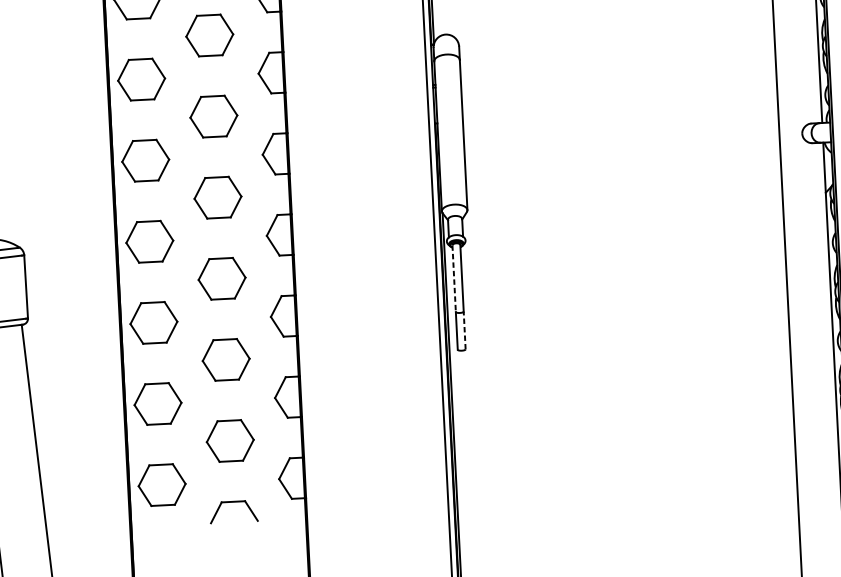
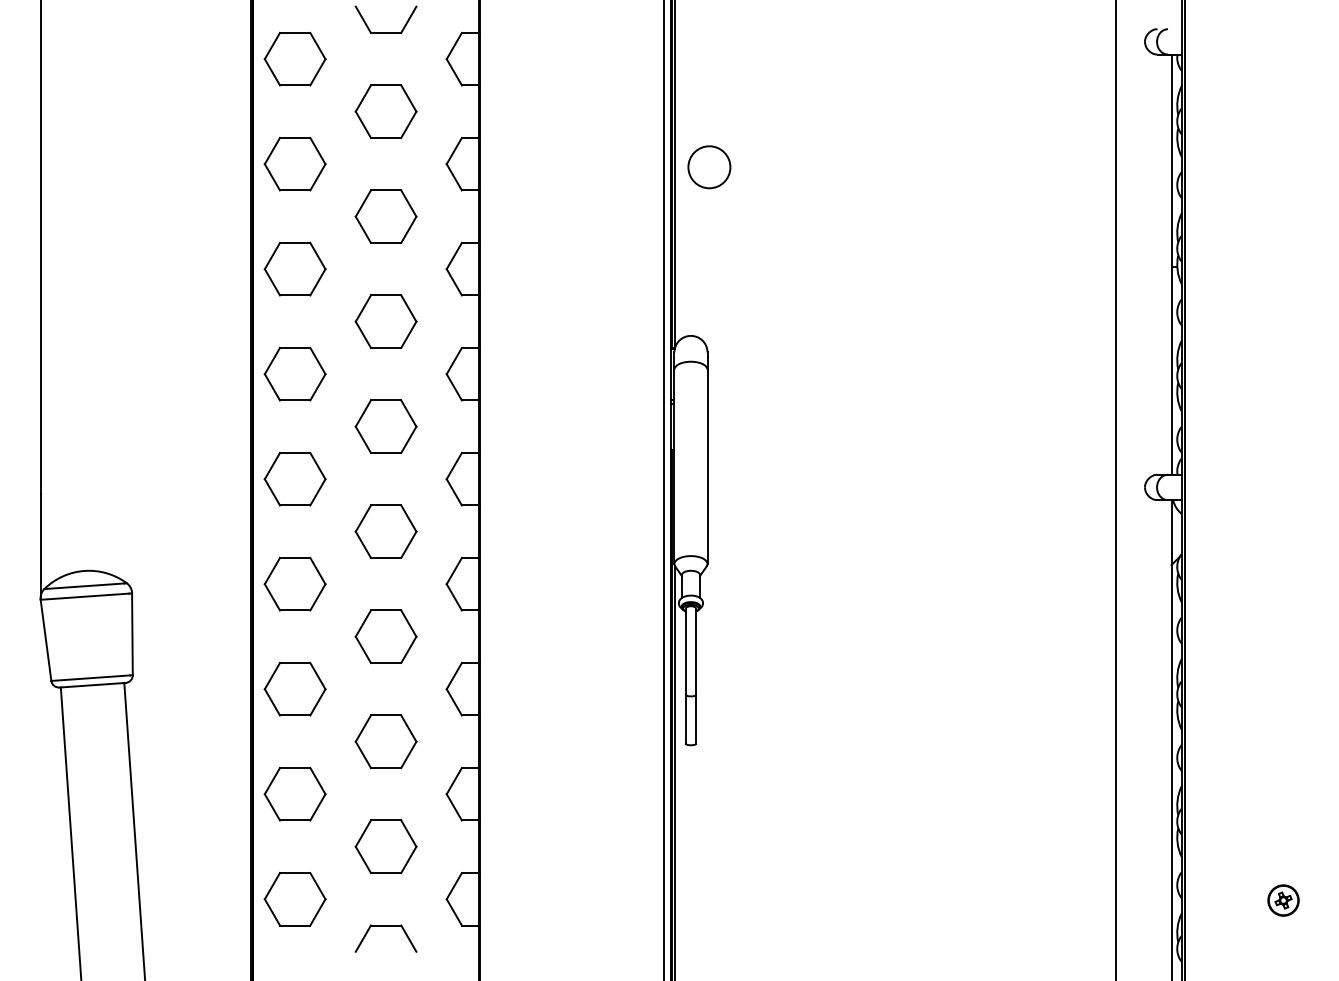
line: (453, 279) -> (685, 652), dashed -> solid
line: (464, 329) -> (696, 718), dashed -> solid

